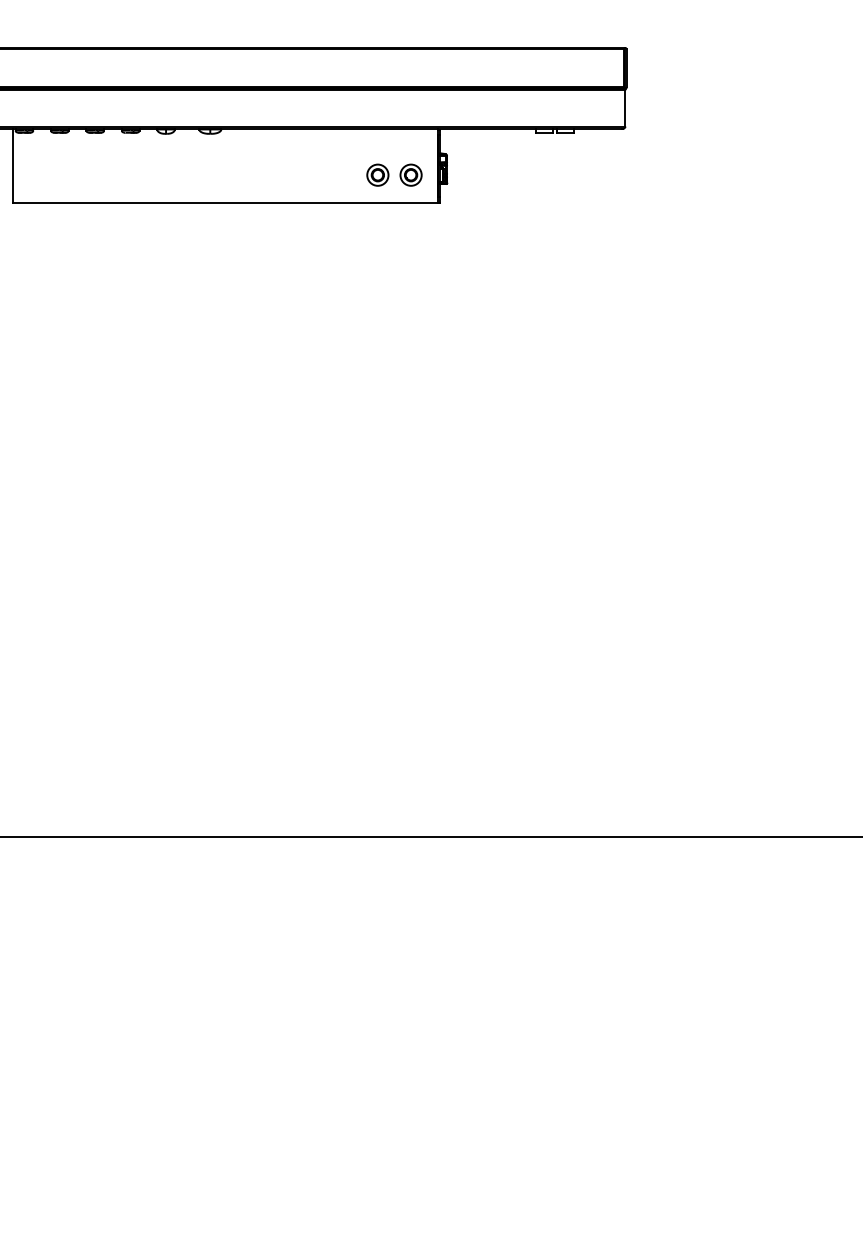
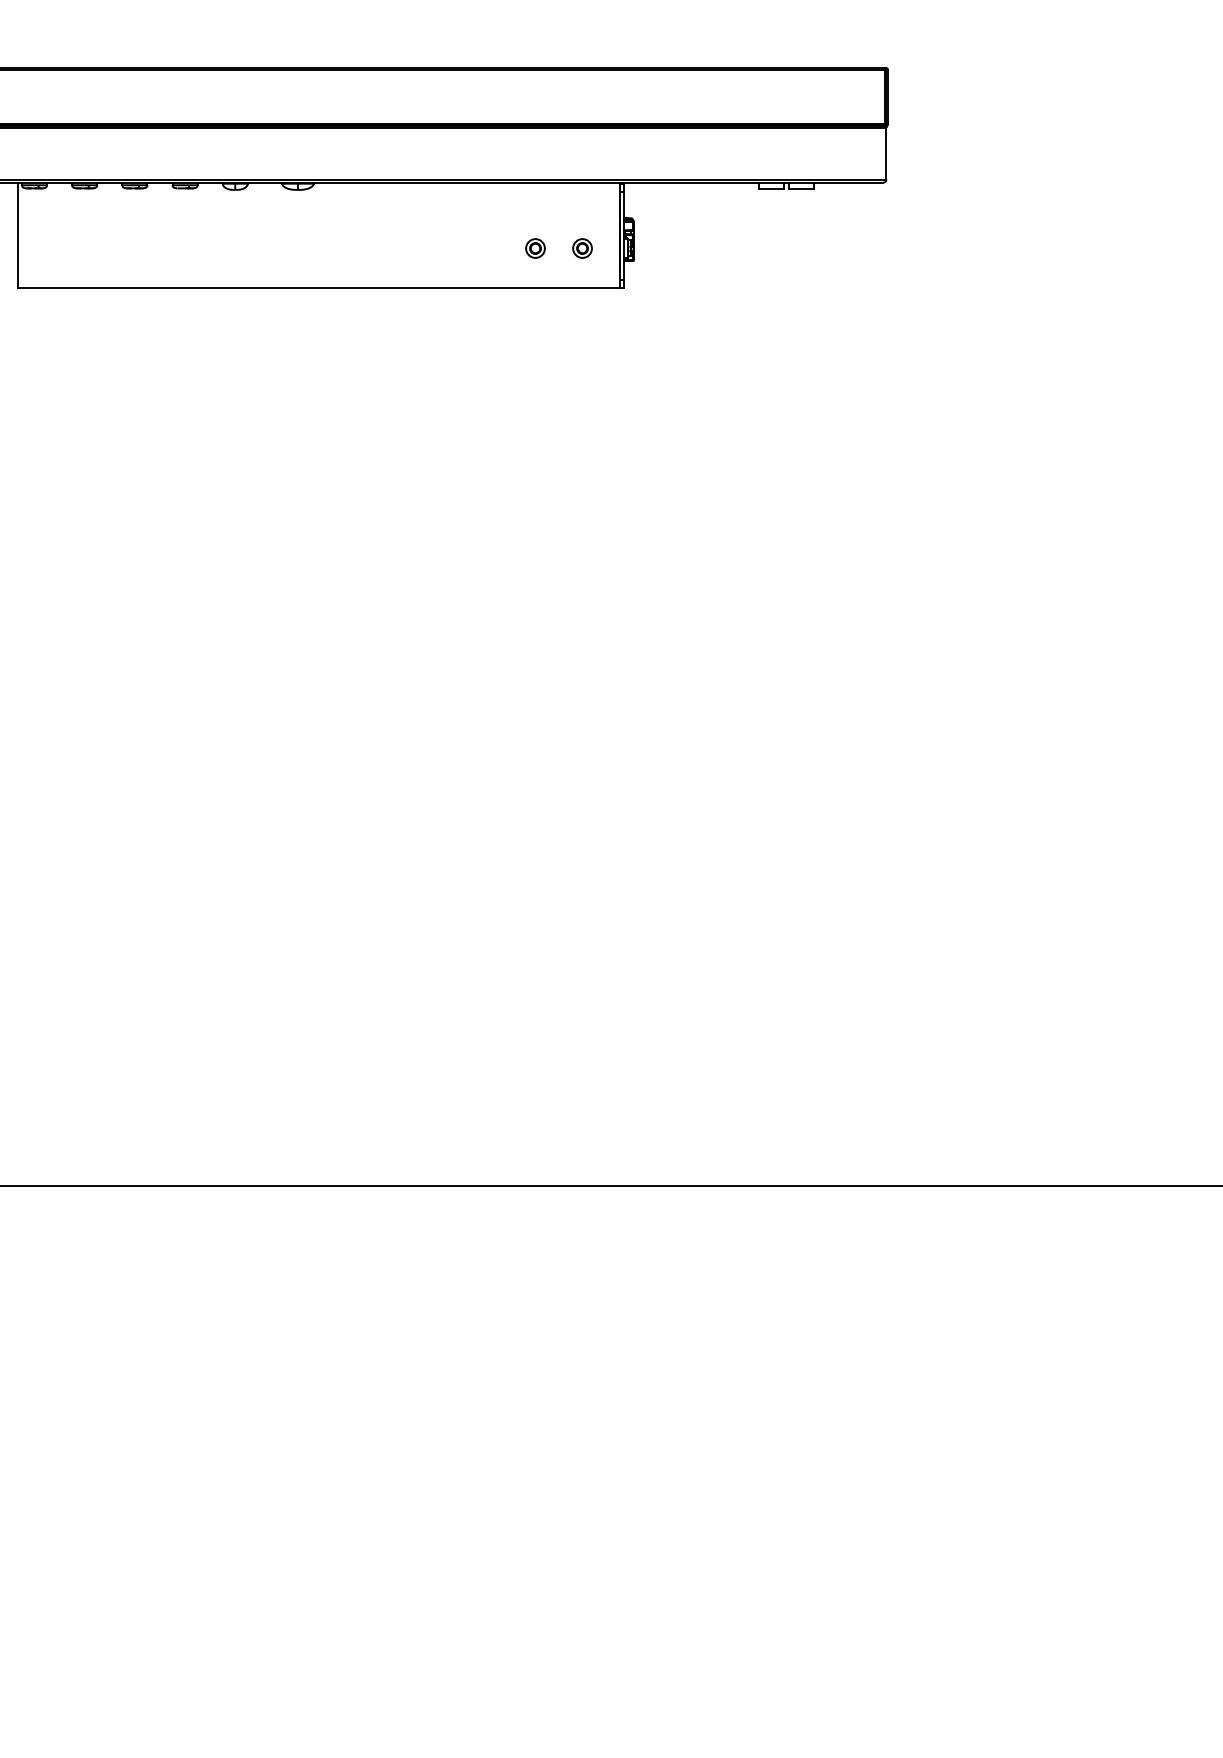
part: (377, 175) -> (535, 248), size x0.62
part: (411, 175) -> (582, 248), size x0.62

